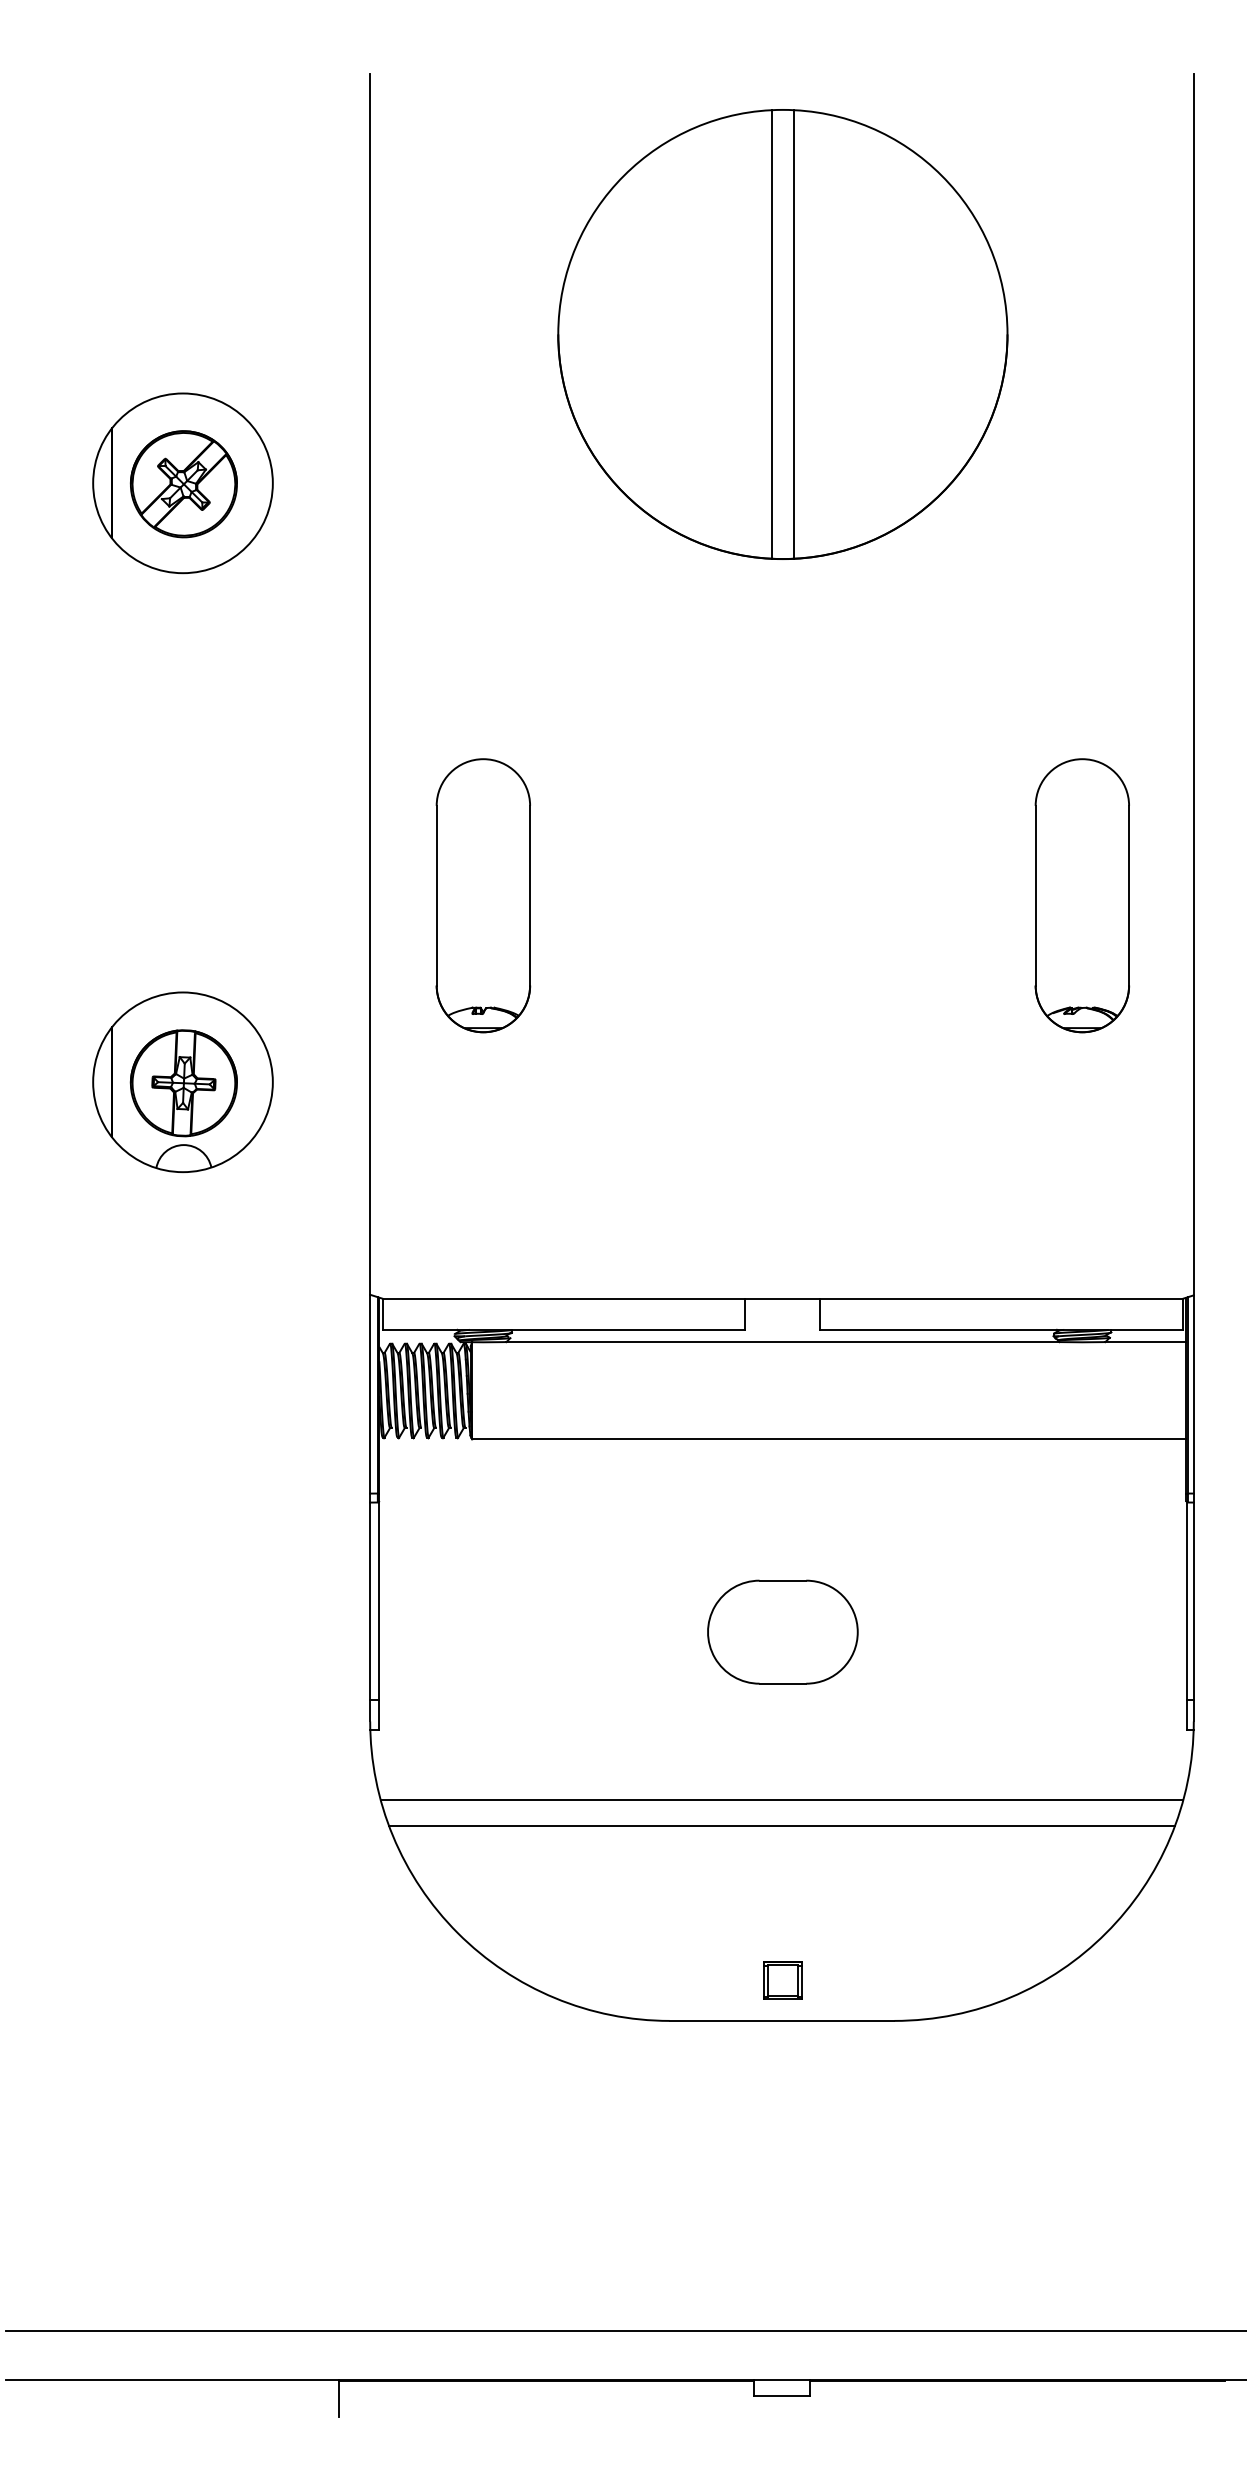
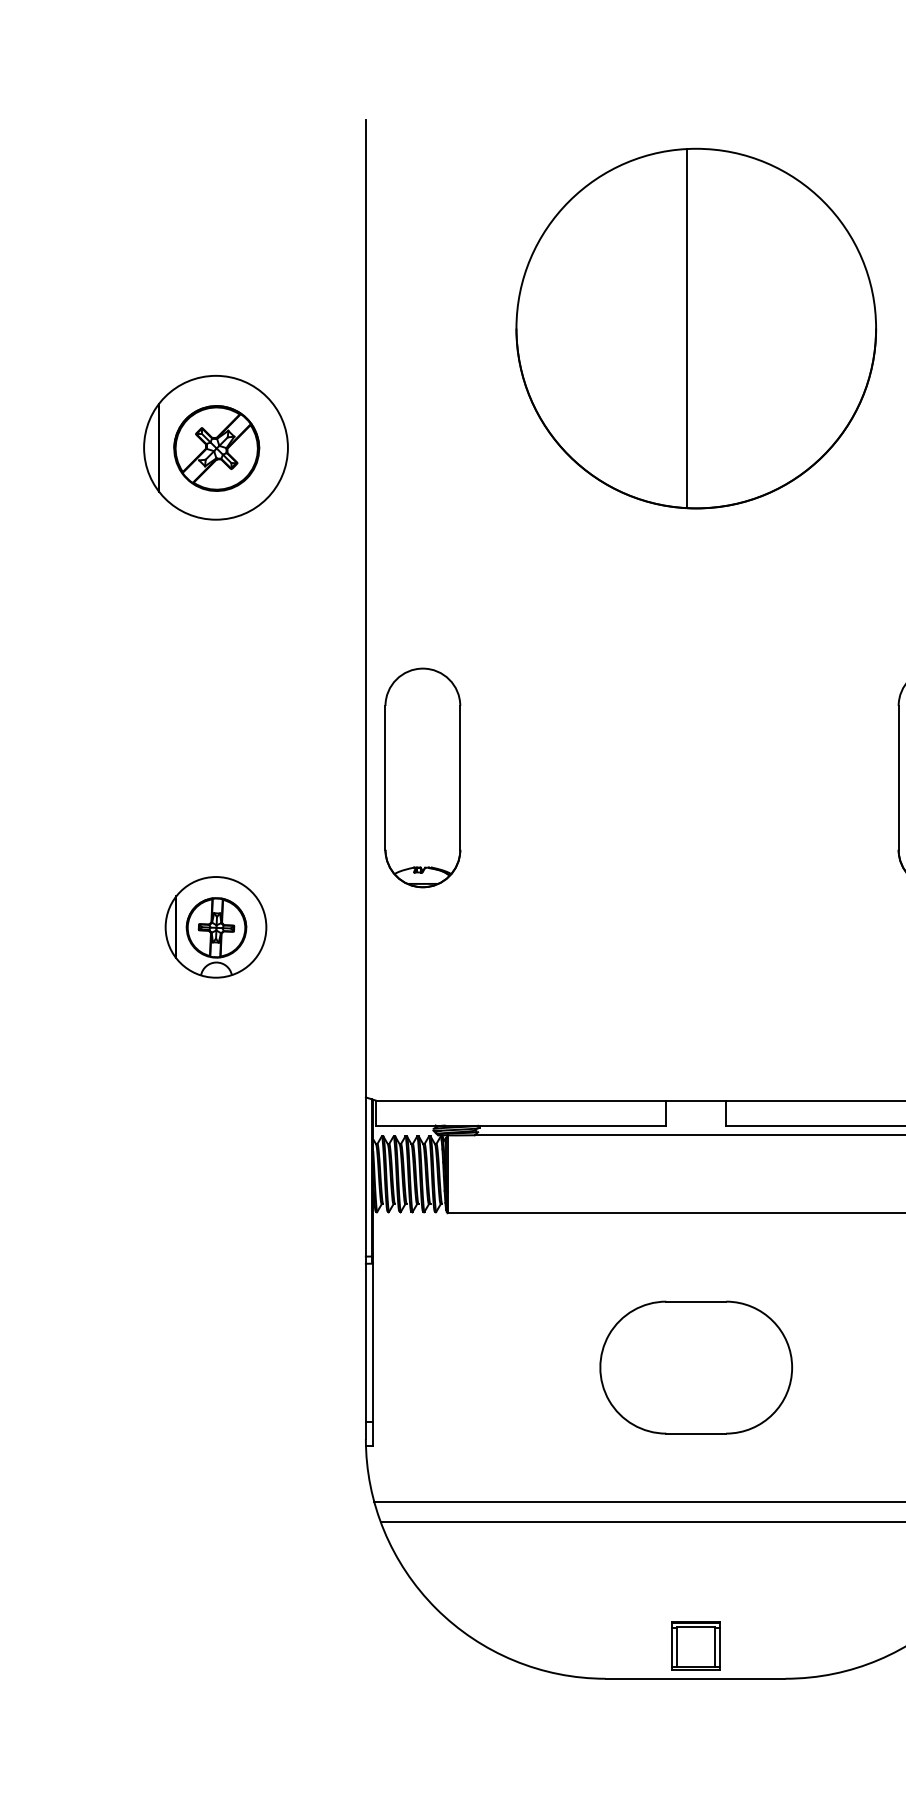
line: (793, 334) -> (704, 328), removed
part: (483, 895) -> (422, 777), moved
part: (182, 1082) -> (215, 927), size x0.7
part: (782, 1631) -> (695, 1366), size x1.6
part: (782, 1980) -> (695, 1646), size x1.6

